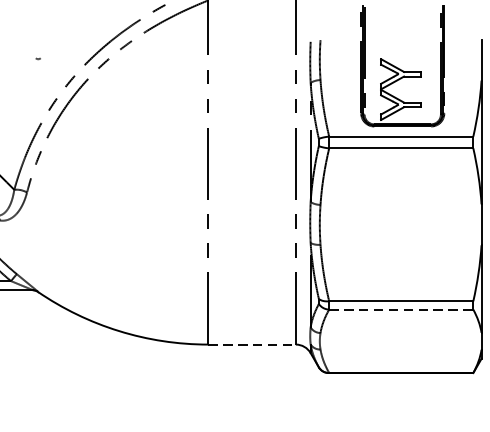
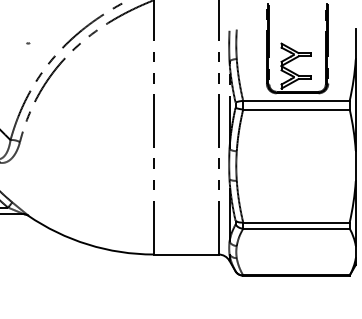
line: (401, 309) -> (296, 228), dashed -> solid
line: (252, 344) -> (186, 254), dashed -> solid

